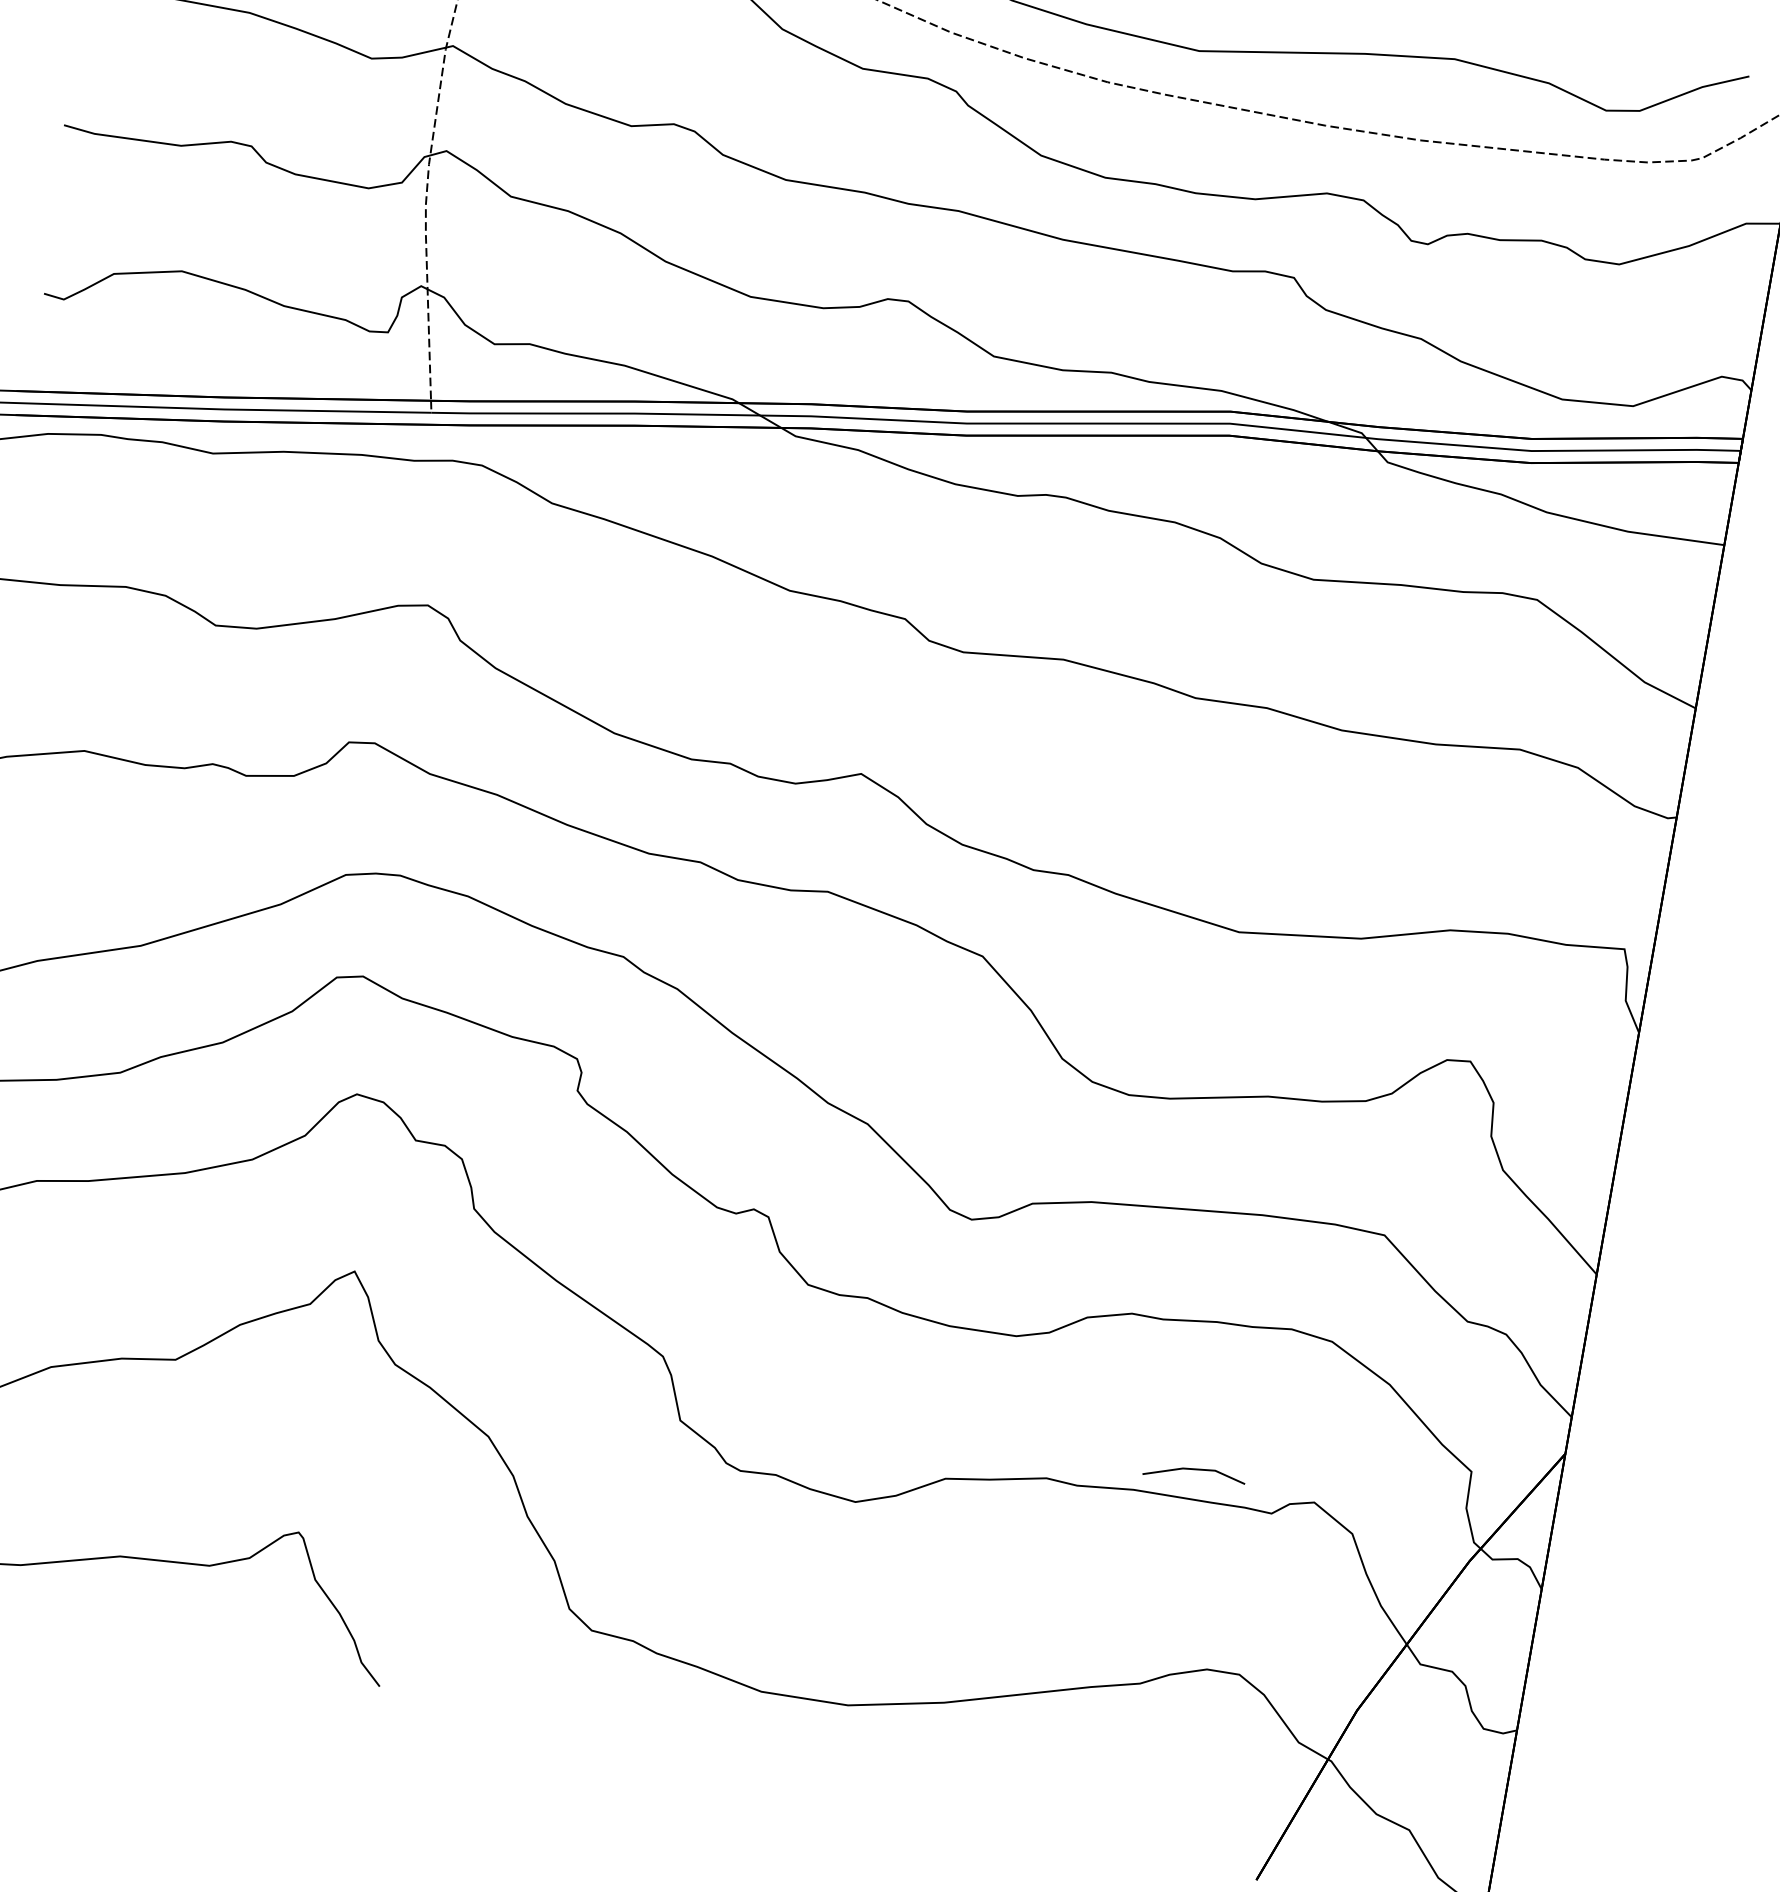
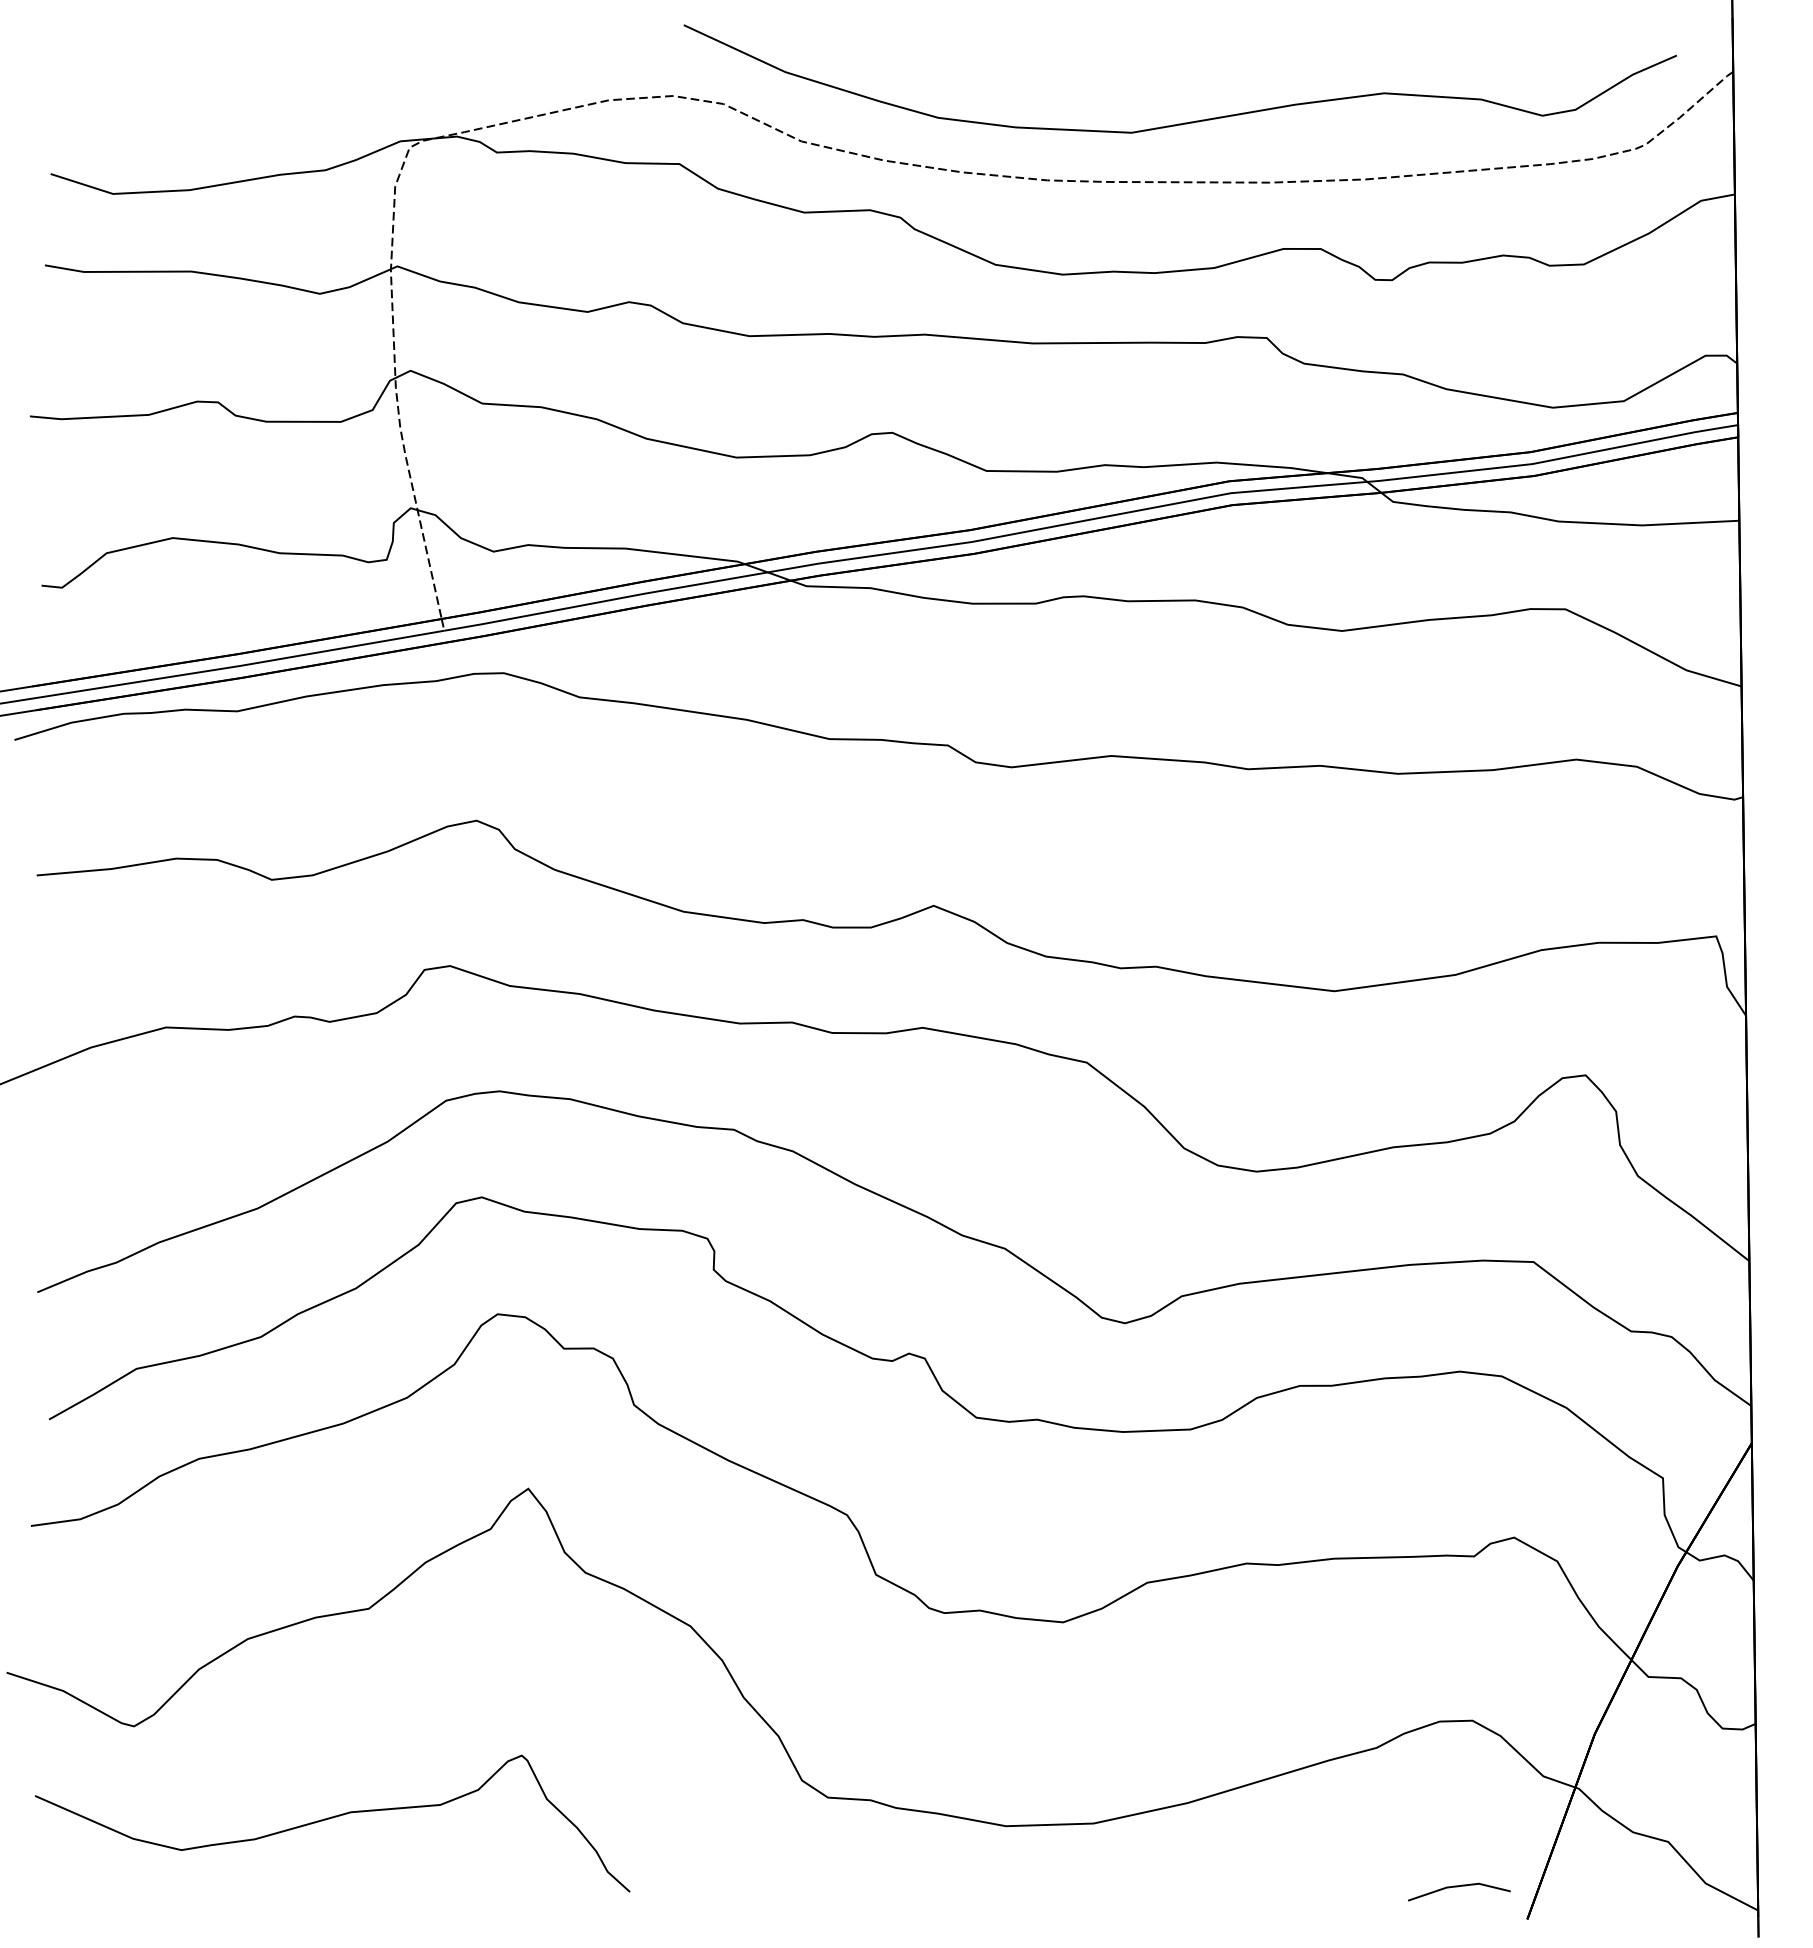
line: (1194, 1470) -> (1458, 1887), moved

